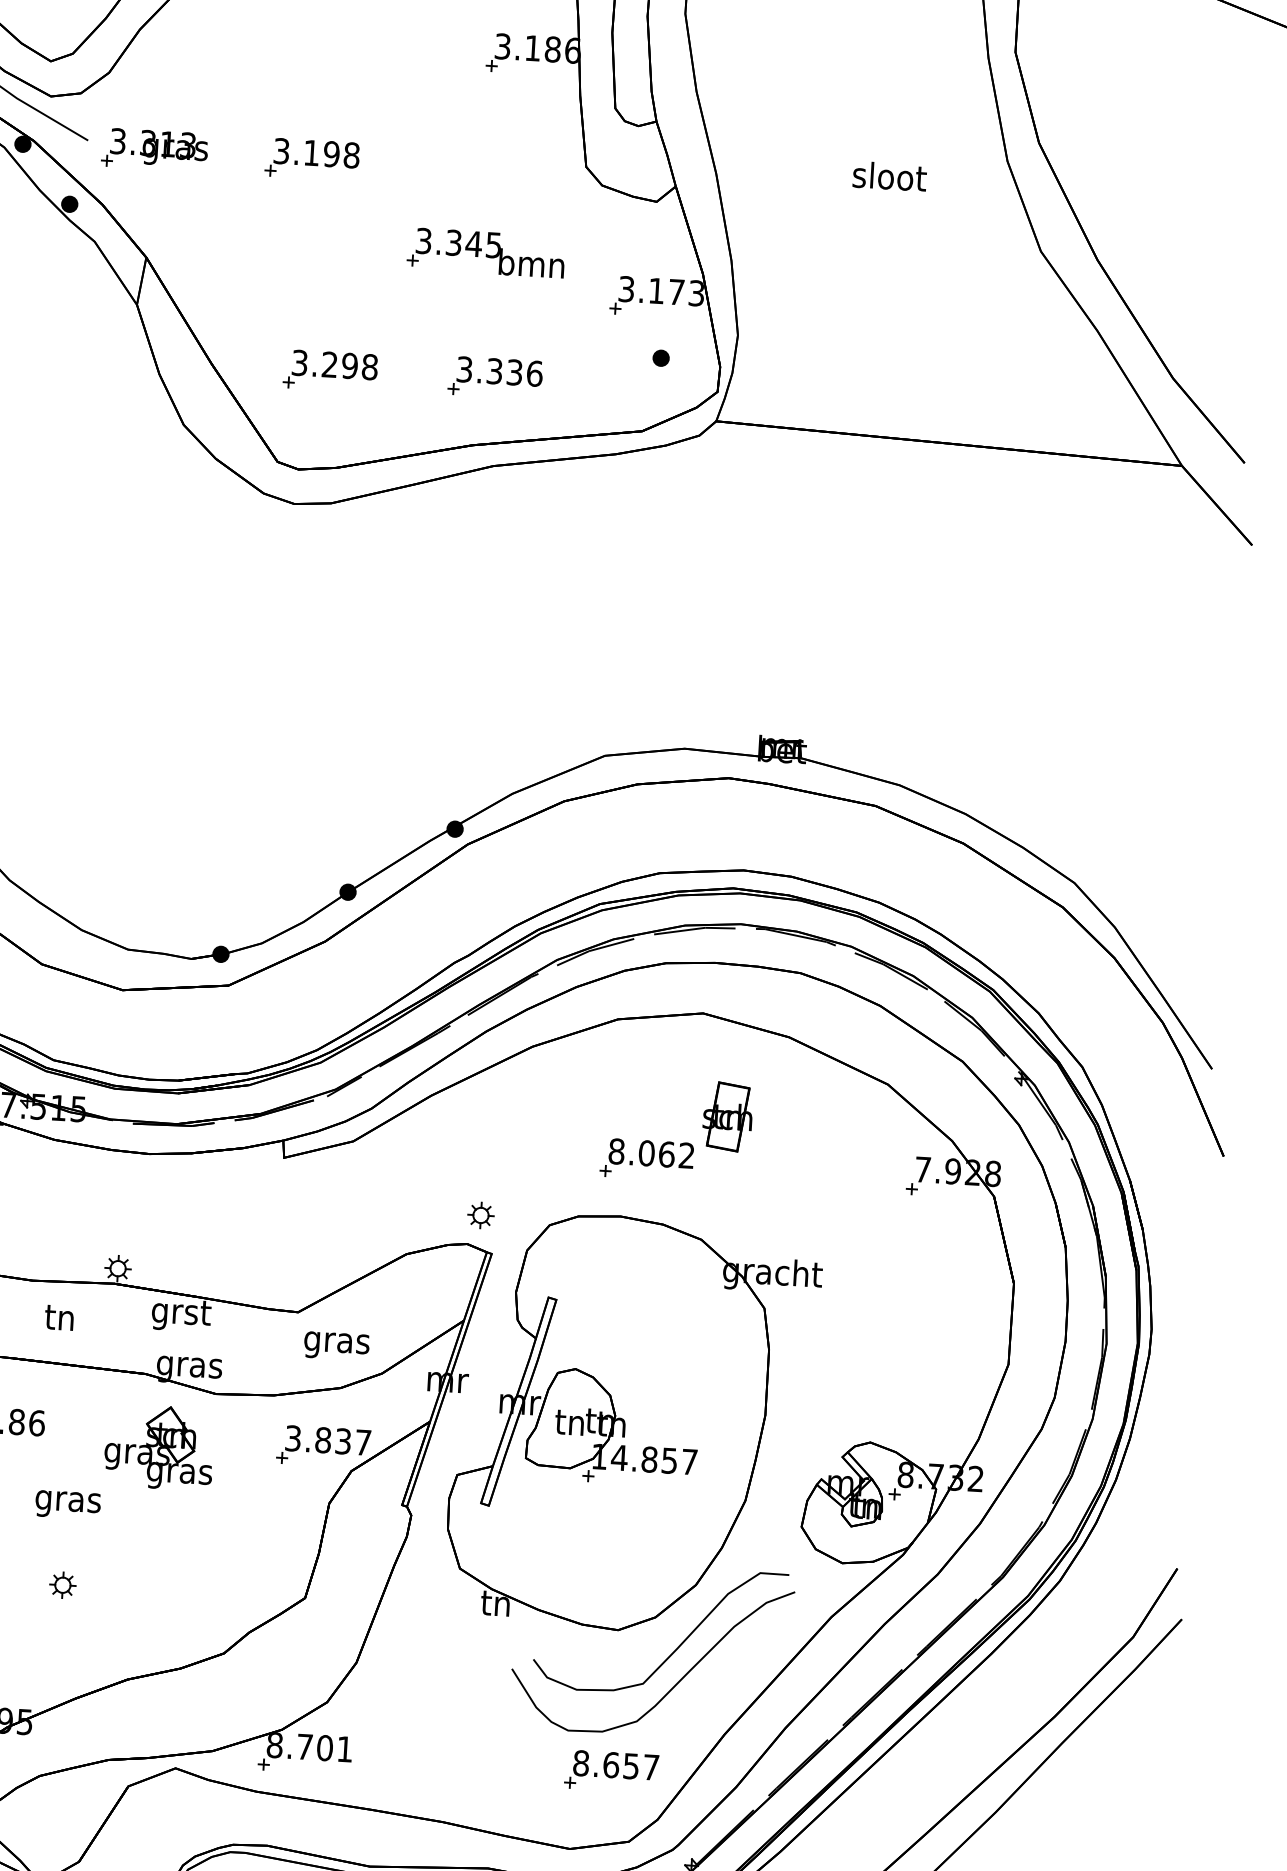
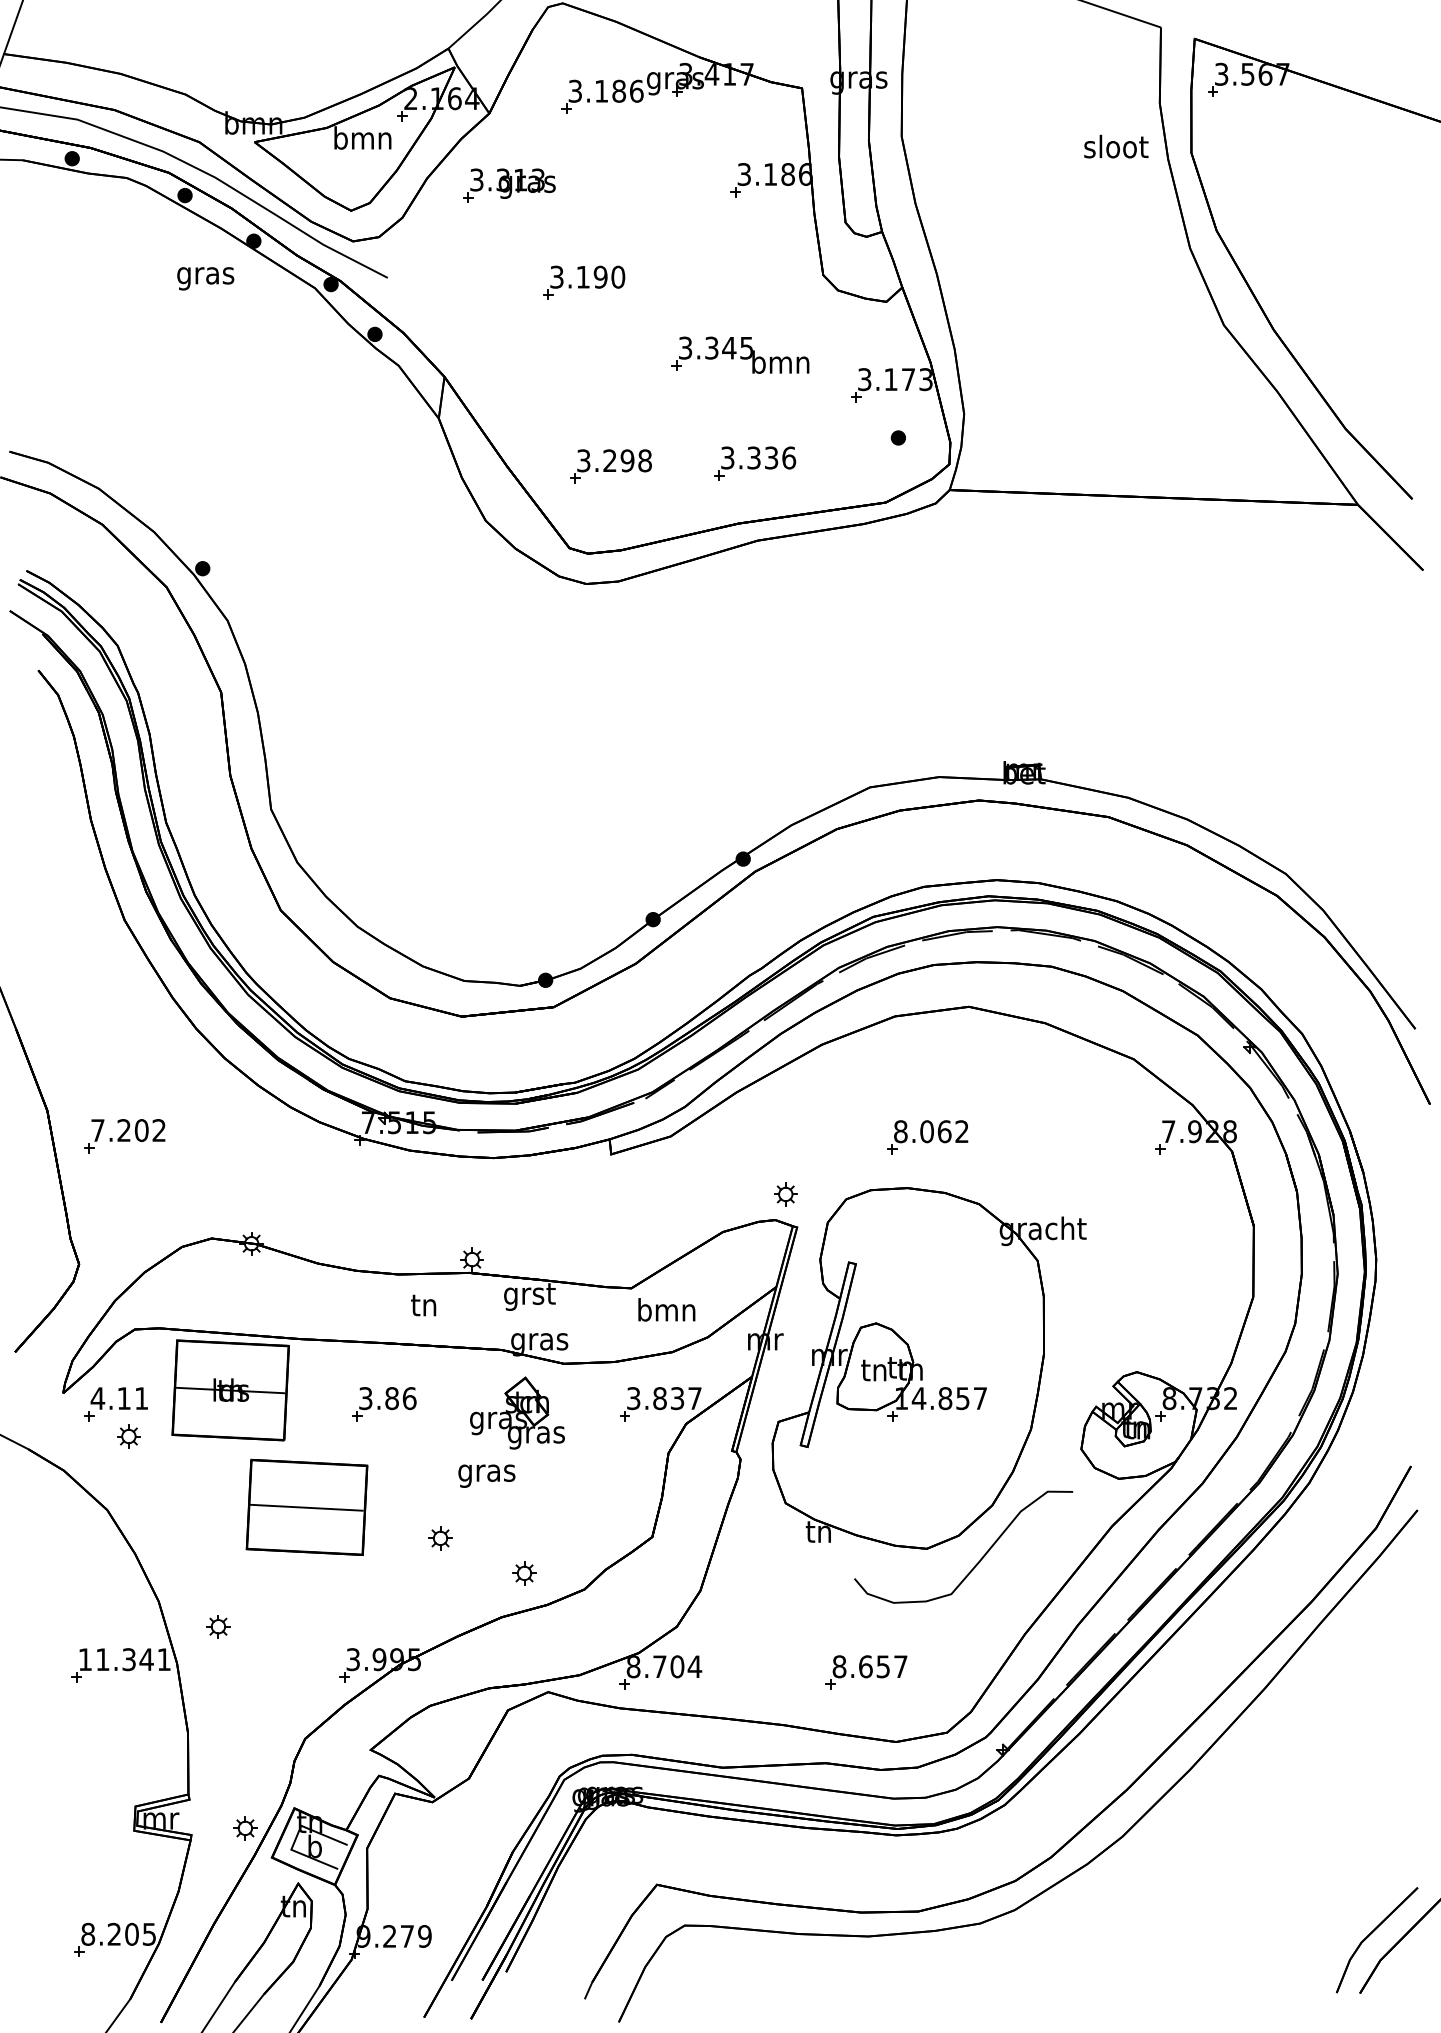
part: (155, 149) -> (509, 185), moved
text: (352, 155) -> (618, 277), 3.198 -> 3.190
text: (890, 176) -> (1116, 146), moved
part: (727, 1116) -> (995, 1095), removed
text: (336, 1342) -> (666, 1312), gras -> bmn
text: (67, 1504) -> (486, 1475), moved
part: (156, 1631) -> (524, 1573), added
curve: (674, 1684) -> (978, 1593), removed
text: (344, 1748) -> (694, 1666), 8.701 -> 8.704
part: (611, 1771) -> (866, 1672), moved

